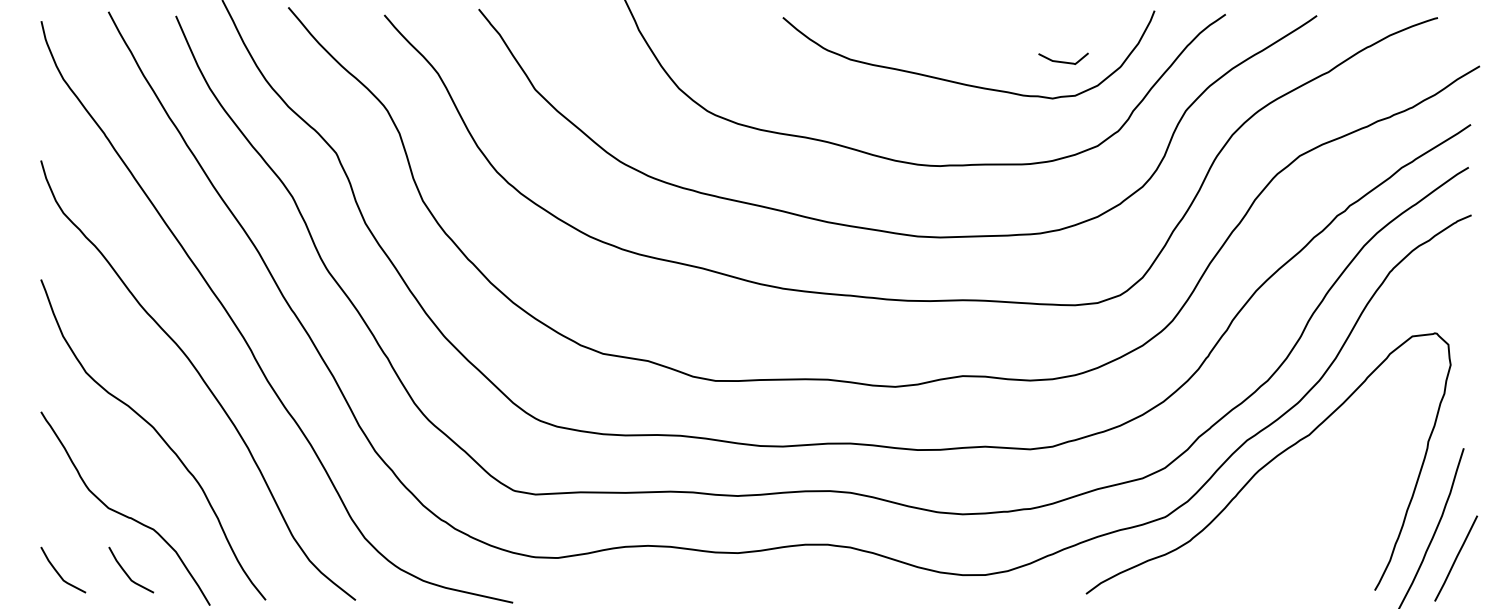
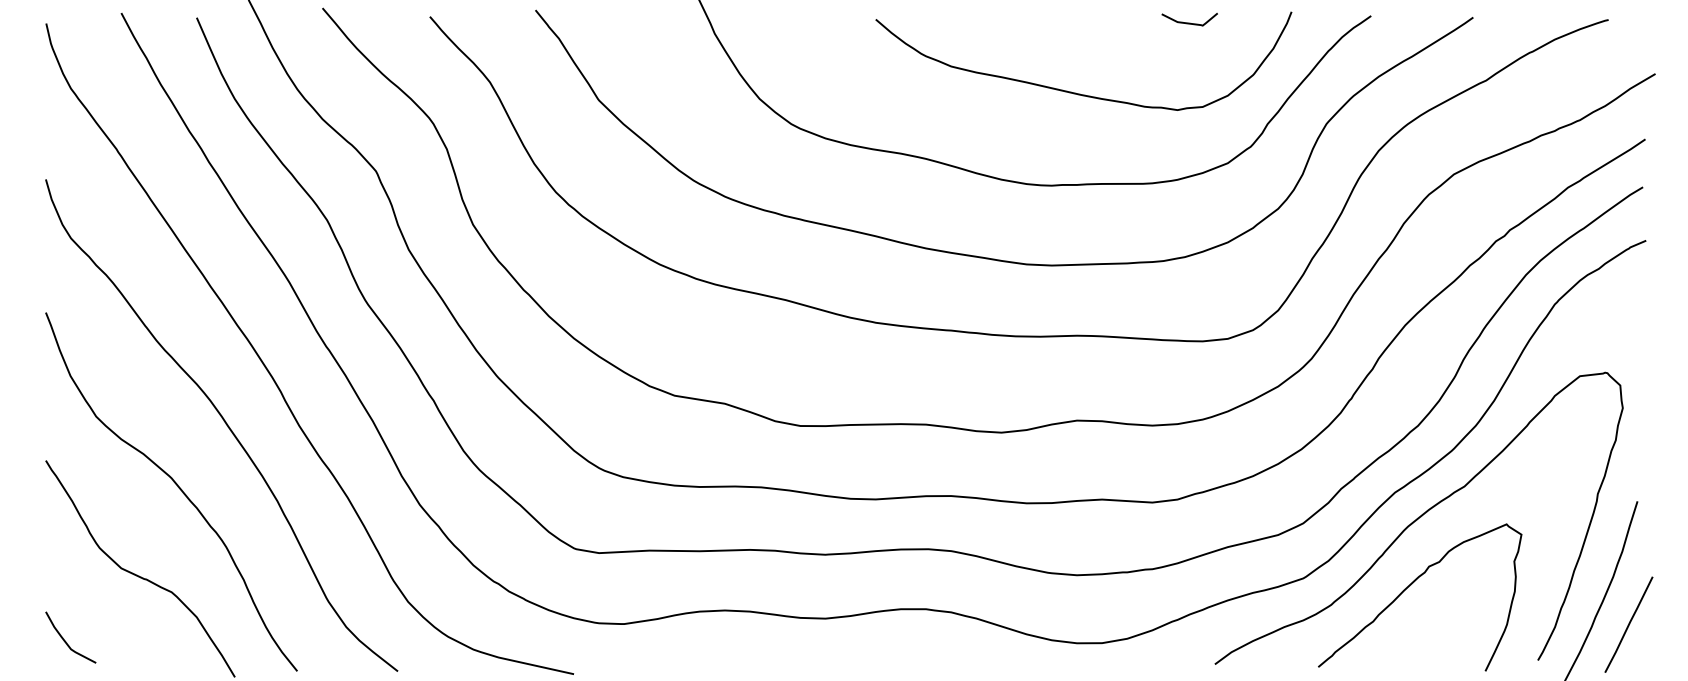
curve: (1063, 61) -> (1189, 22), moved
curve: (1261, 523) -> (1411, 585), added
curve: (127, 573) -> (142, 641), removed

